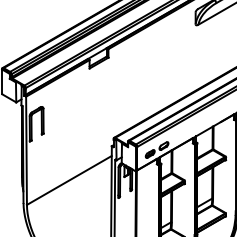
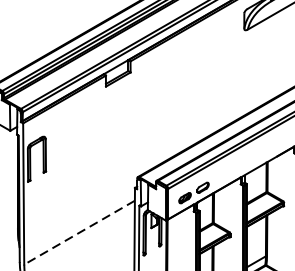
line: (69, 180) -> (79, 232), solid -> dashed

